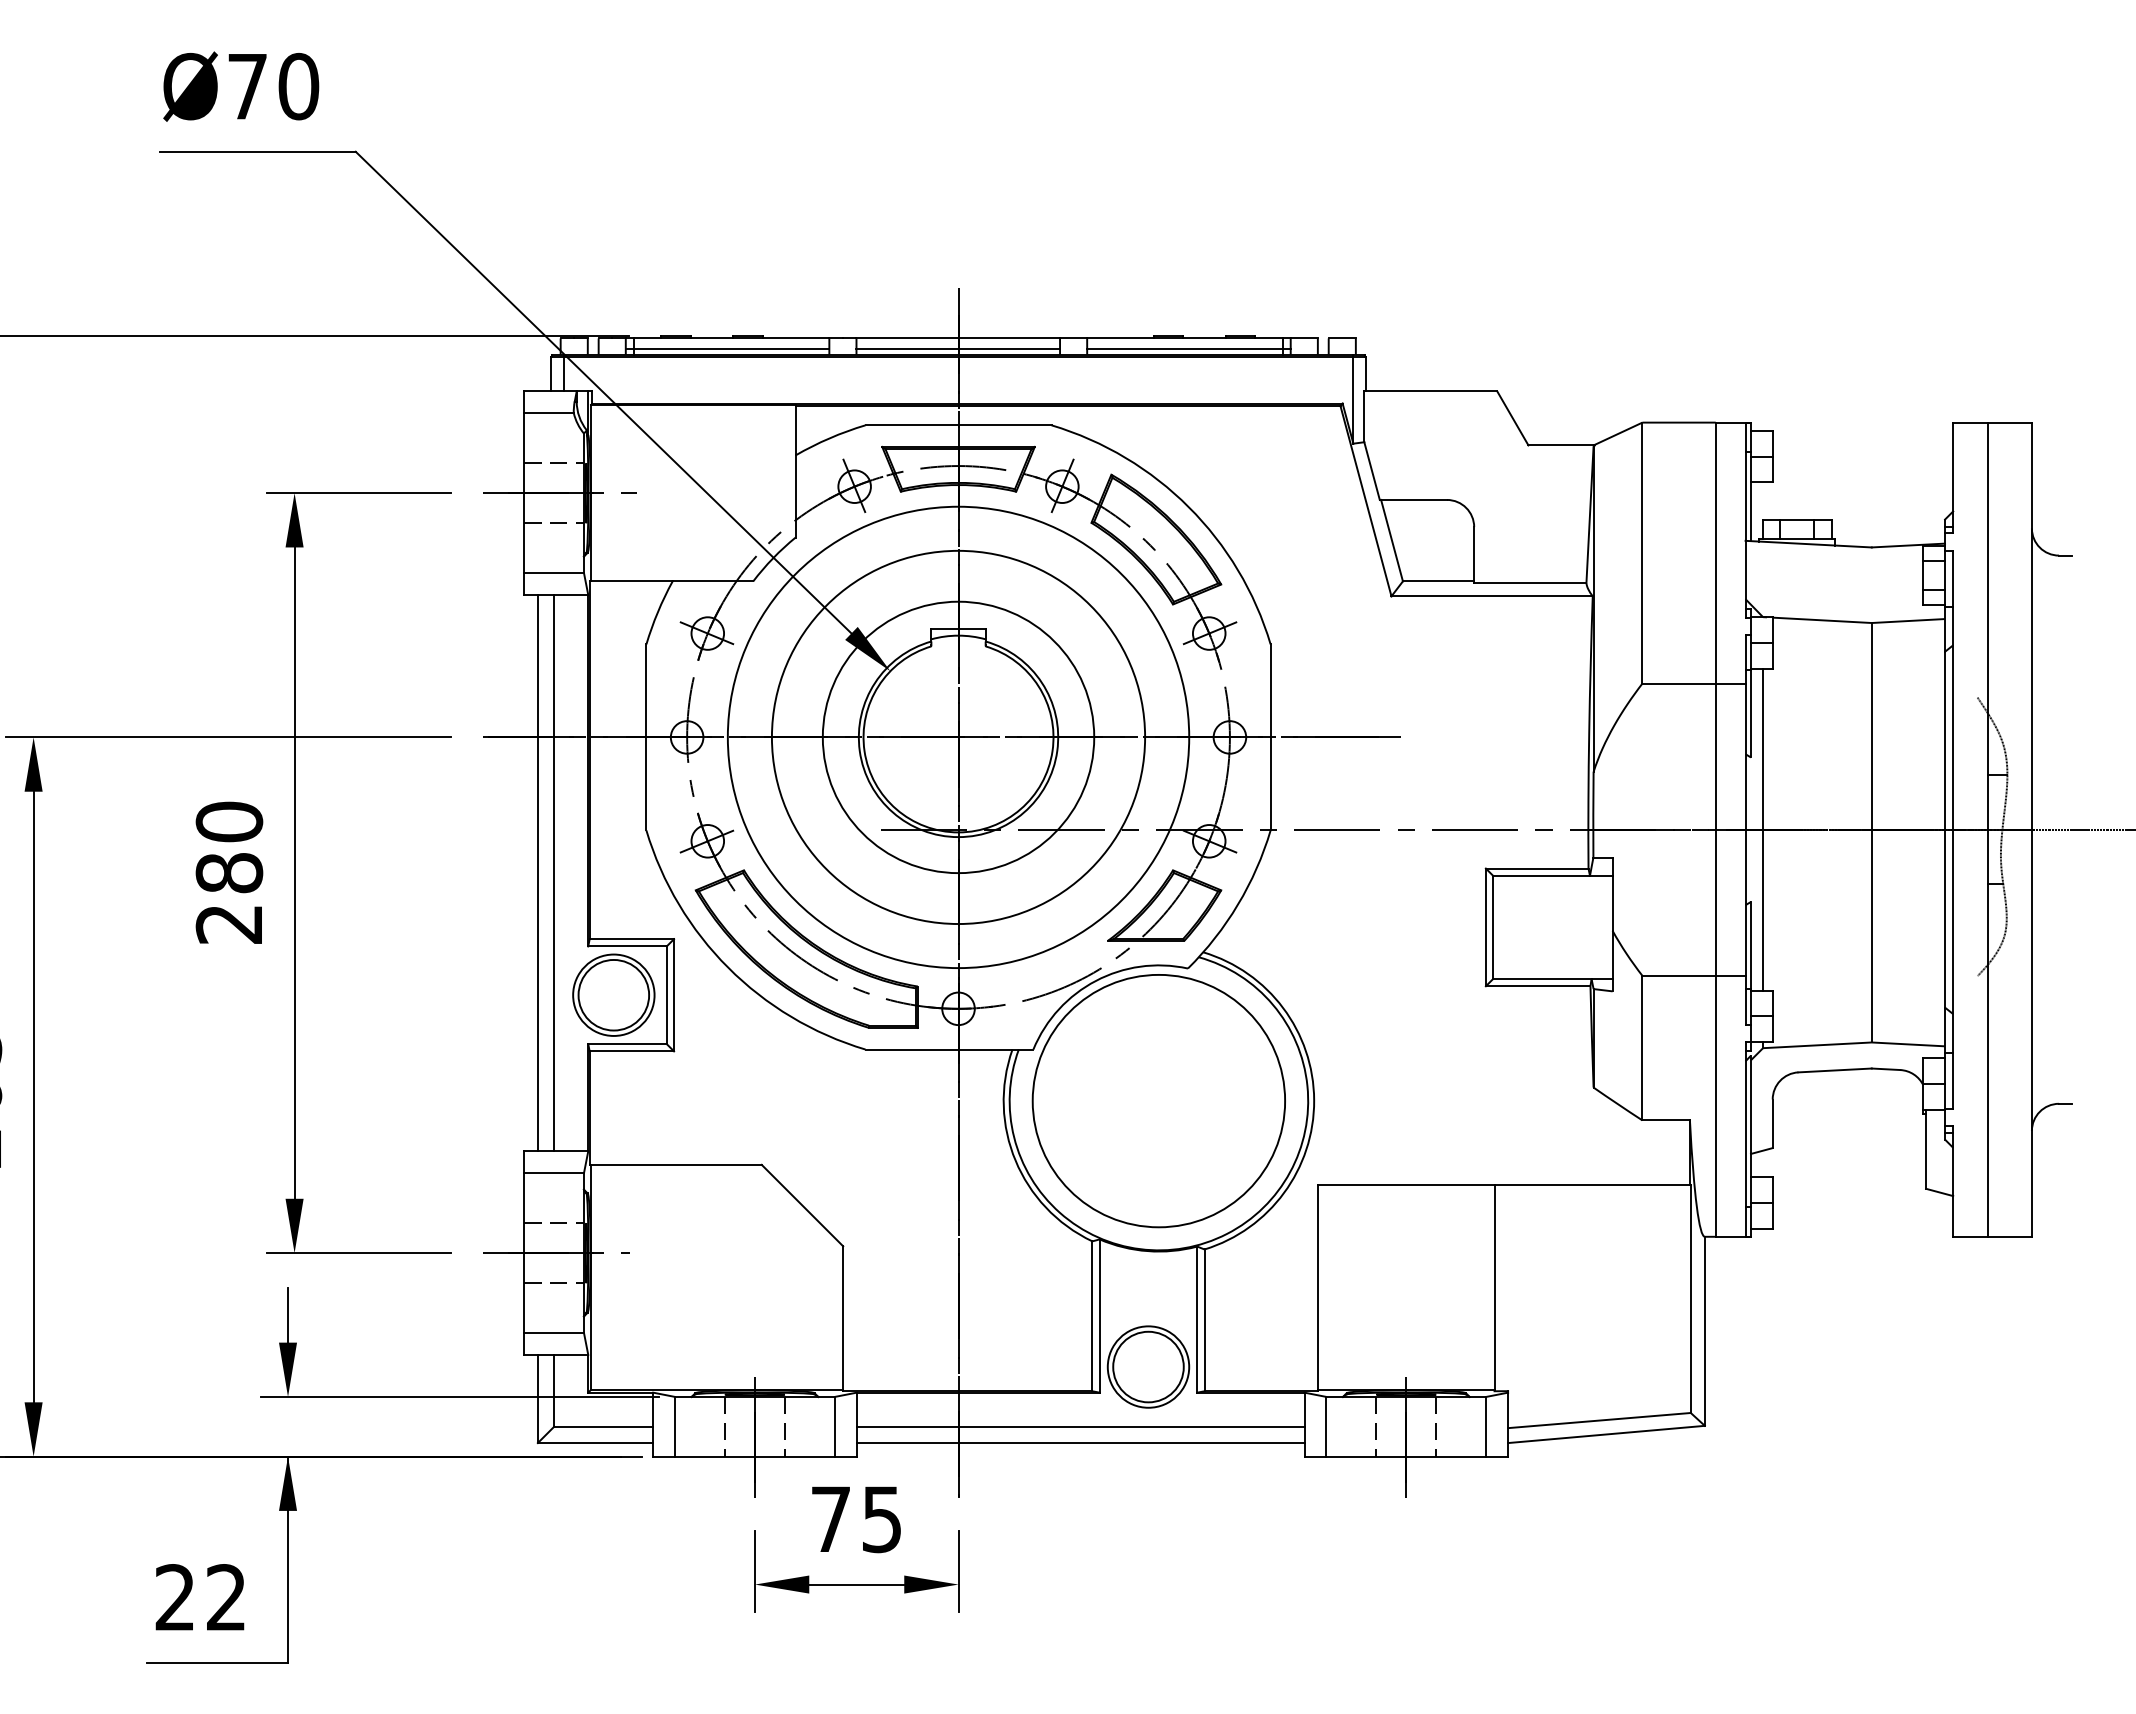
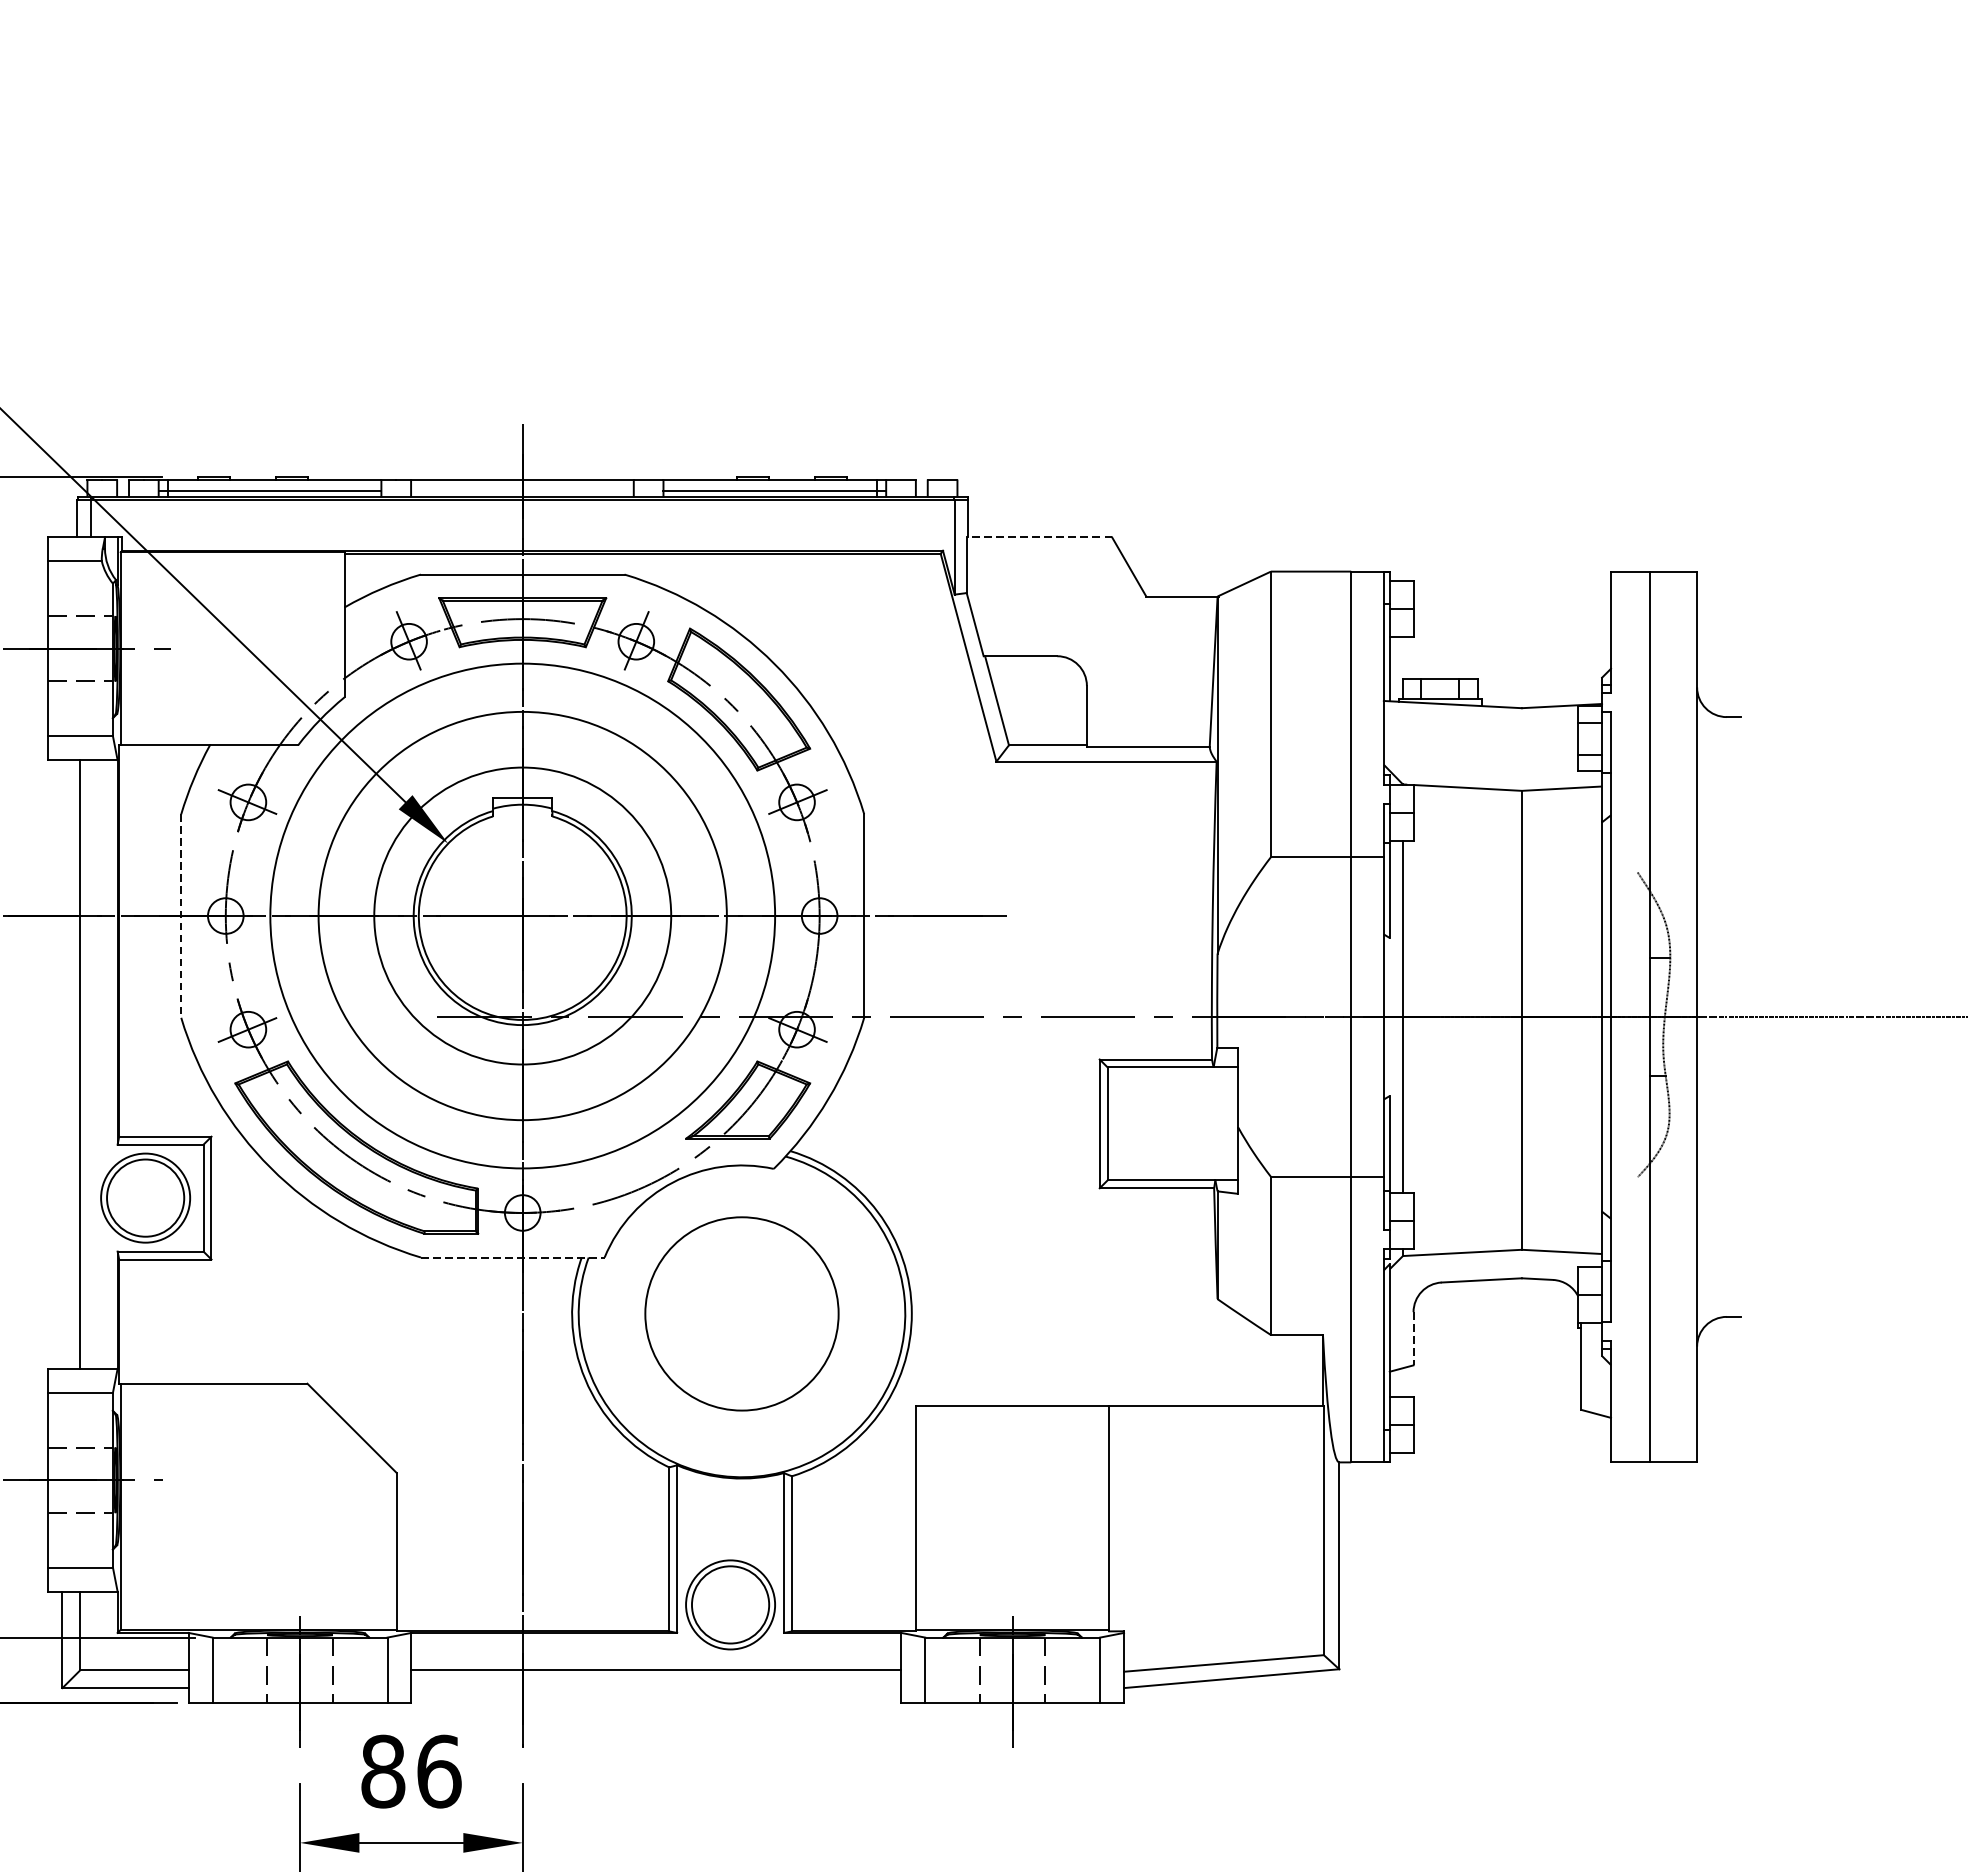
line: (958, 349) -> (522, 491), removed
line: (1430, 391) -> (1039, 537), solid -> dashed
line: (646, 737) -> (181, 916), solid -> dashed
line: (537, 872) -> (62, 1063), removed
line: (949, 1049) -> (512, 1257), solid -> dashed
circle: (1158, 1100) -> (741, 1313), size x0.7
line: (1772, 1124) -> (1413, 1339), solid -> dashed
line: (1080, 1443) -> (656, 1688), removed
text: (856, 1519) -> (411, 1771), 75 -> 86

